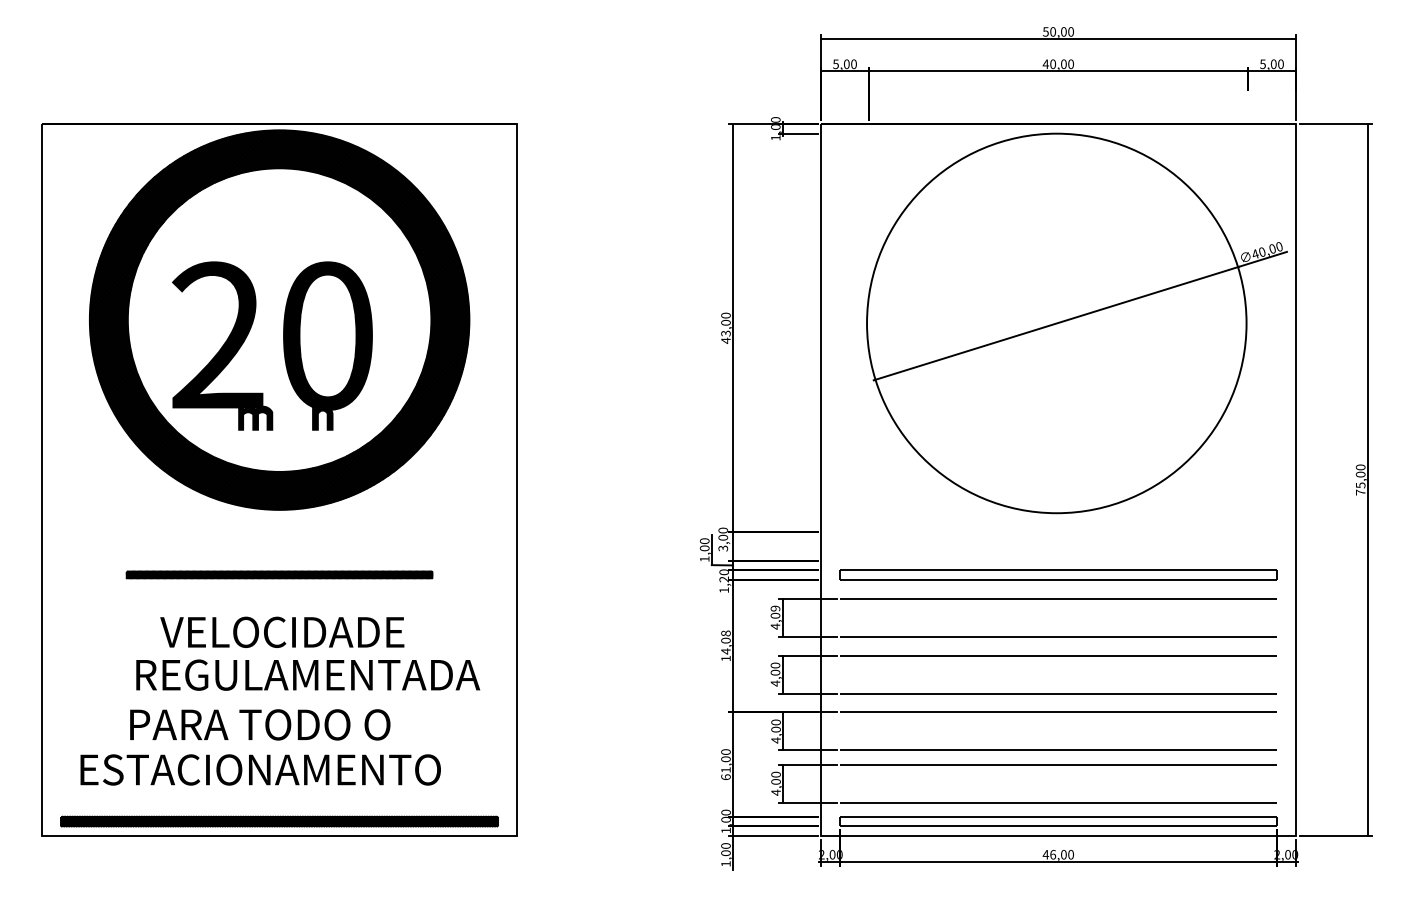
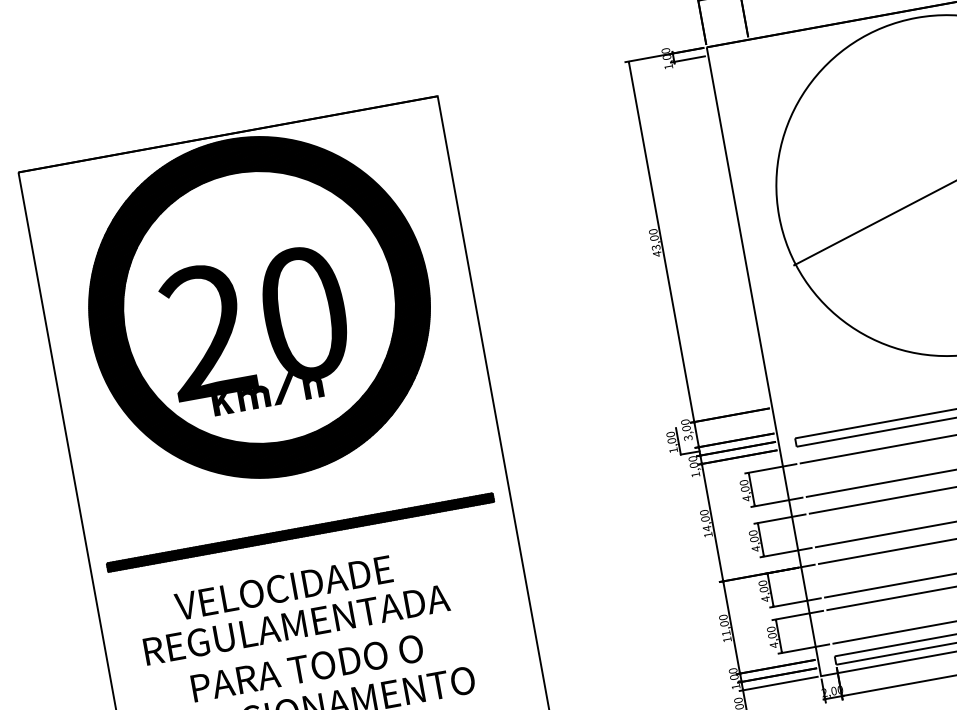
fill: (220, 412) -> (222, 398), added
fill: (291, 412) -> (284, 387), added
part: (279, 574) -> (300, 532), size x1.43
text: (723, 579) -> (693, 465), 1,20 -> 1,00
text: (775, 608) -> (744, 482), 4,09 -> 4,00
text: (282, 631) -> (283, 587), moved
text: (726, 633) -> (704, 512), 14,08 -> 14,00
text: (308, 674) -> (296, 624), moved
text: (725, 777) -> (727, 640), 61,00 -> 11,00

